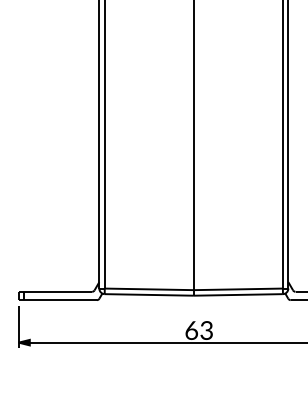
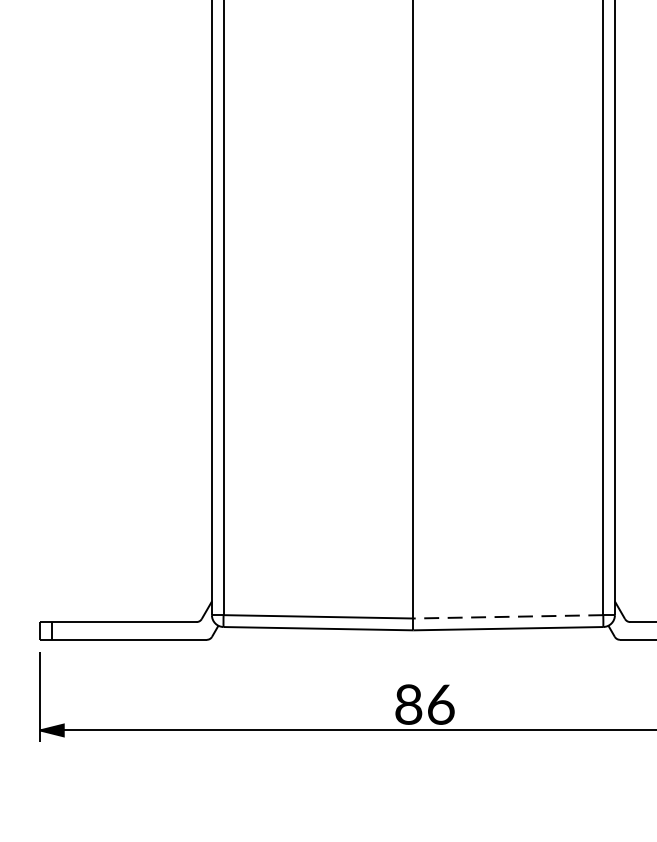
line: (238, 289) -> (508, 617), solid -> dashed
text: (199, 330) -> (425, 704), 63 -> 86

